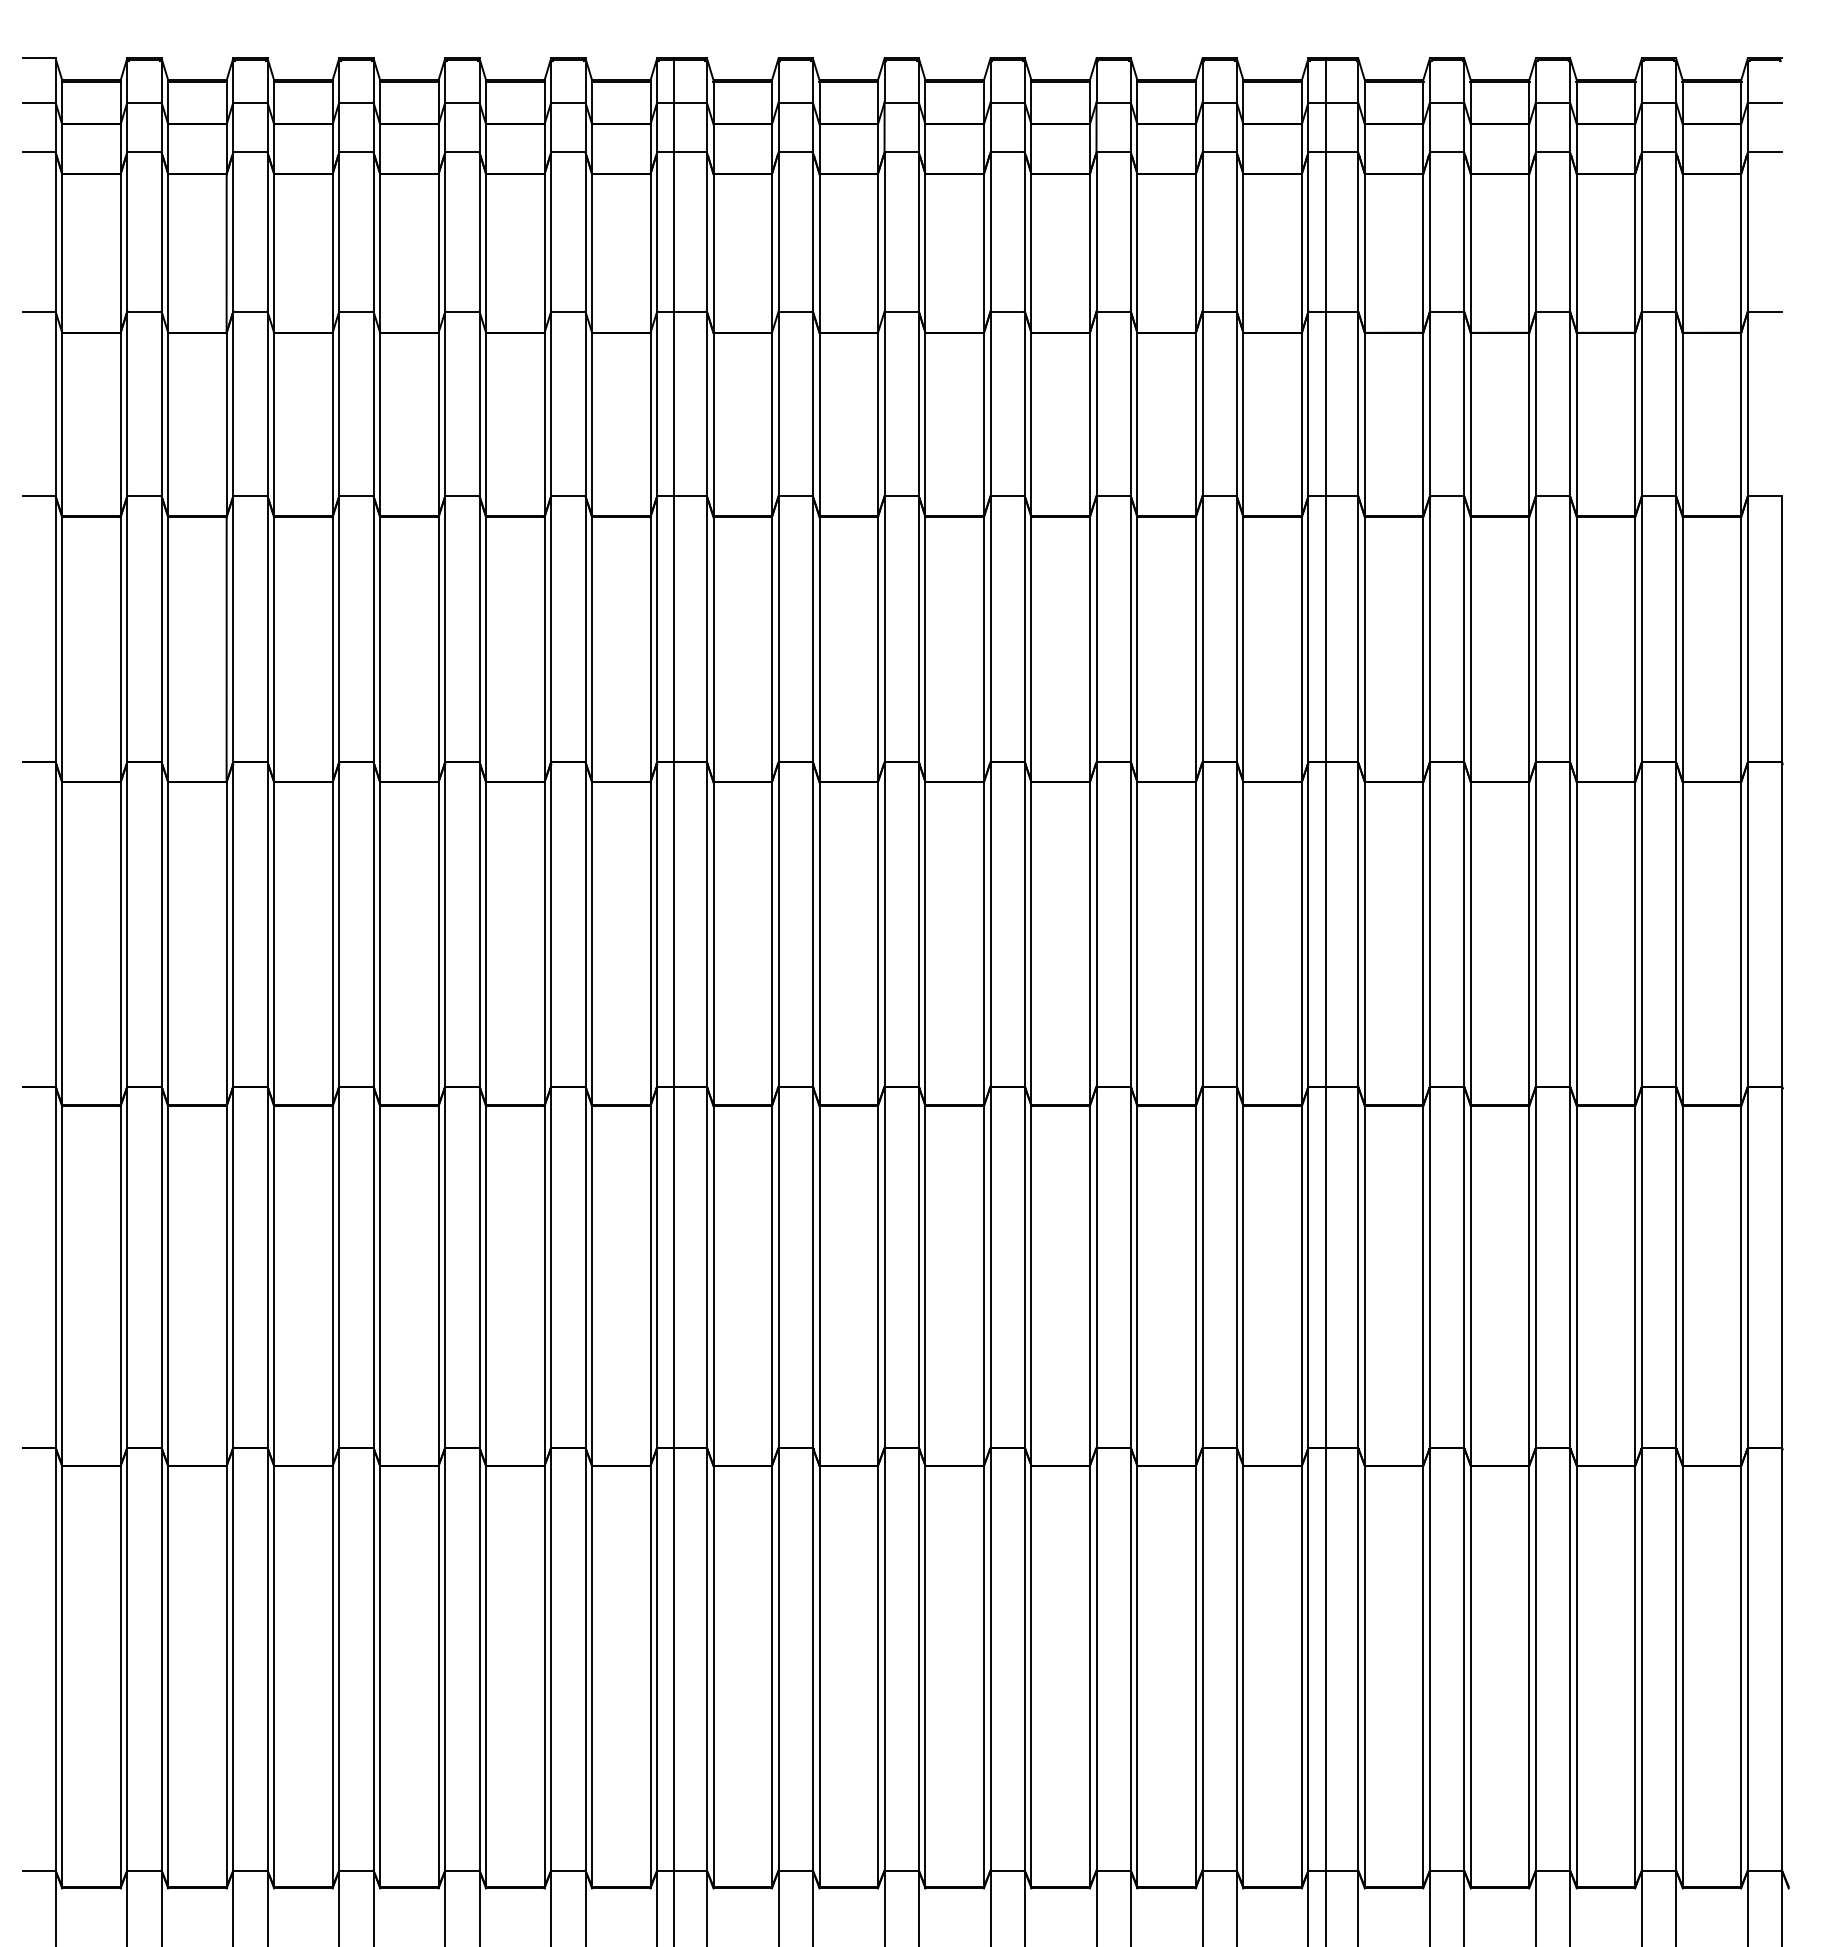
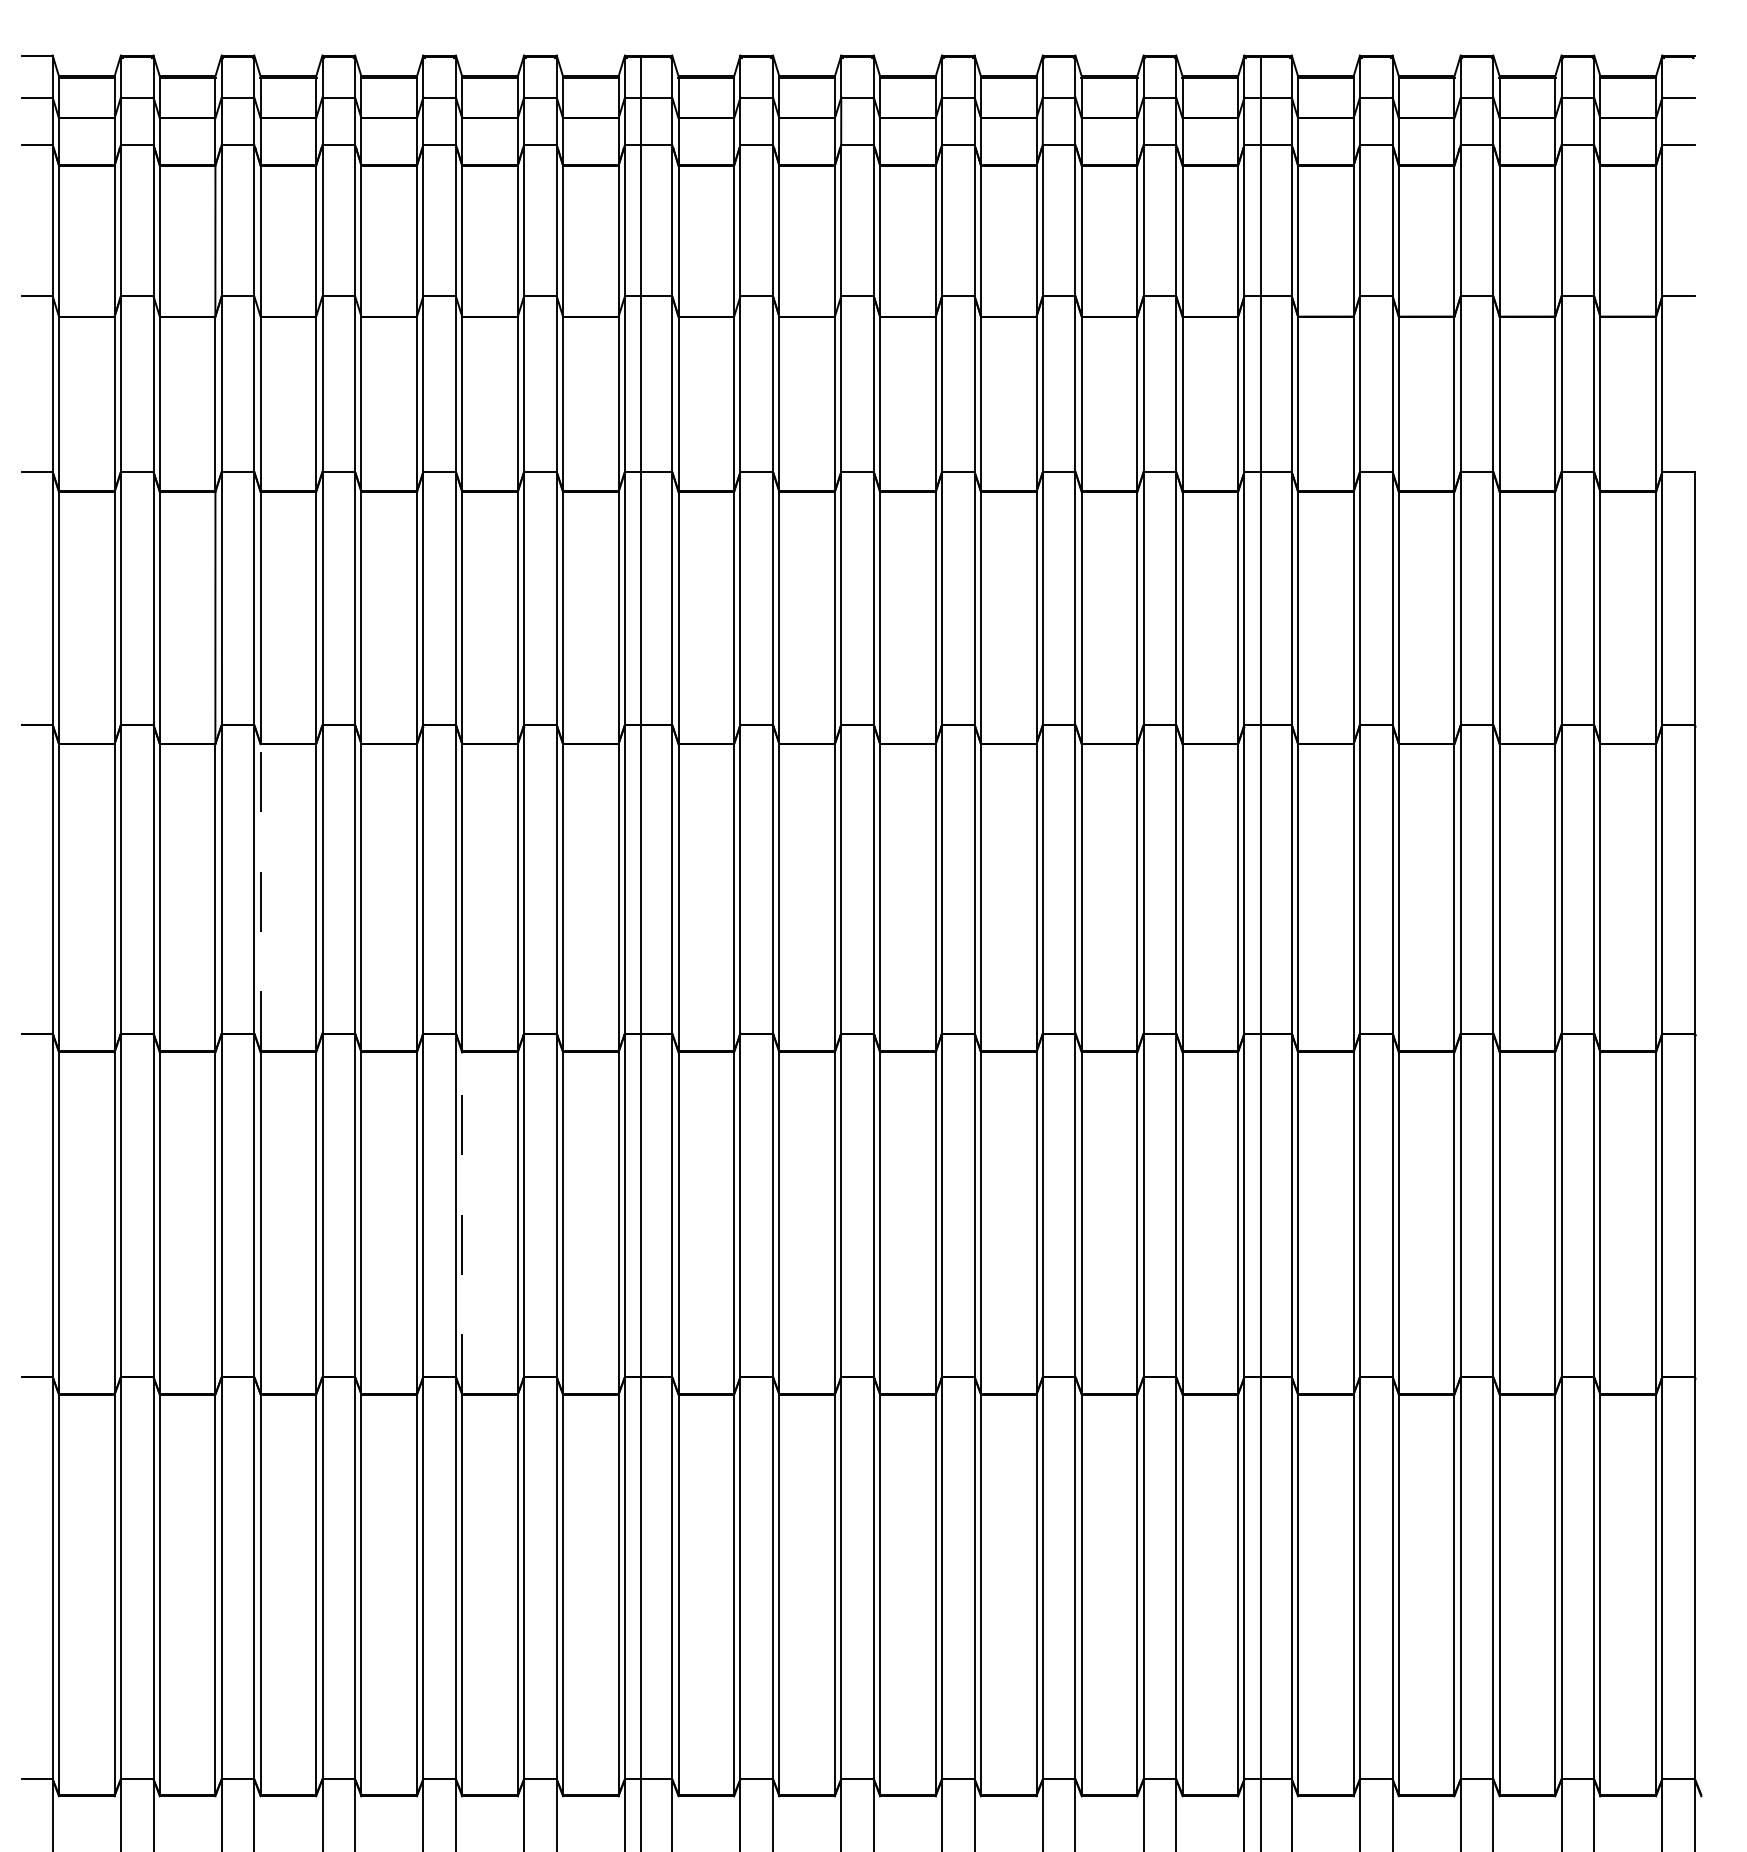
line: (274, 943) -> (260, 897), solid -> dashed
line: (486, 1286) -> (462, 1223), solid -> dashed

